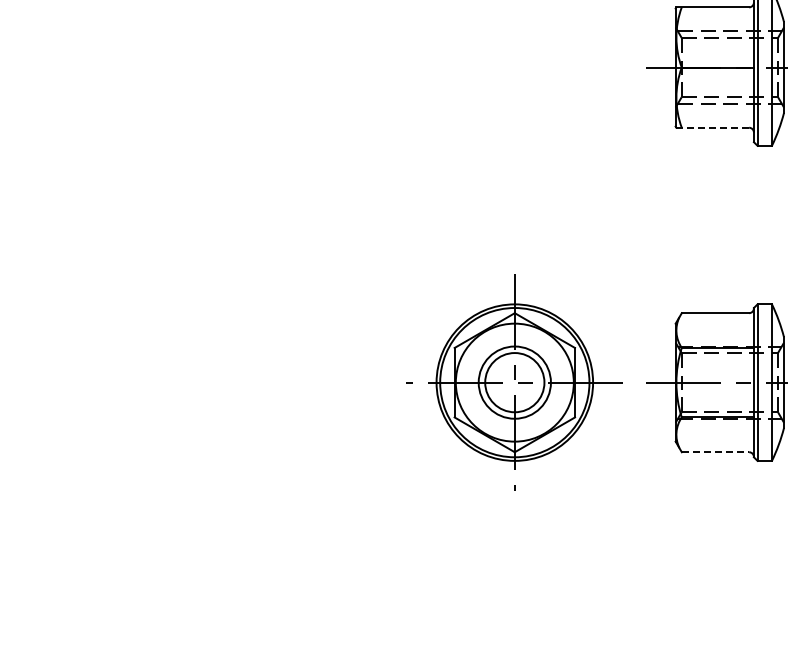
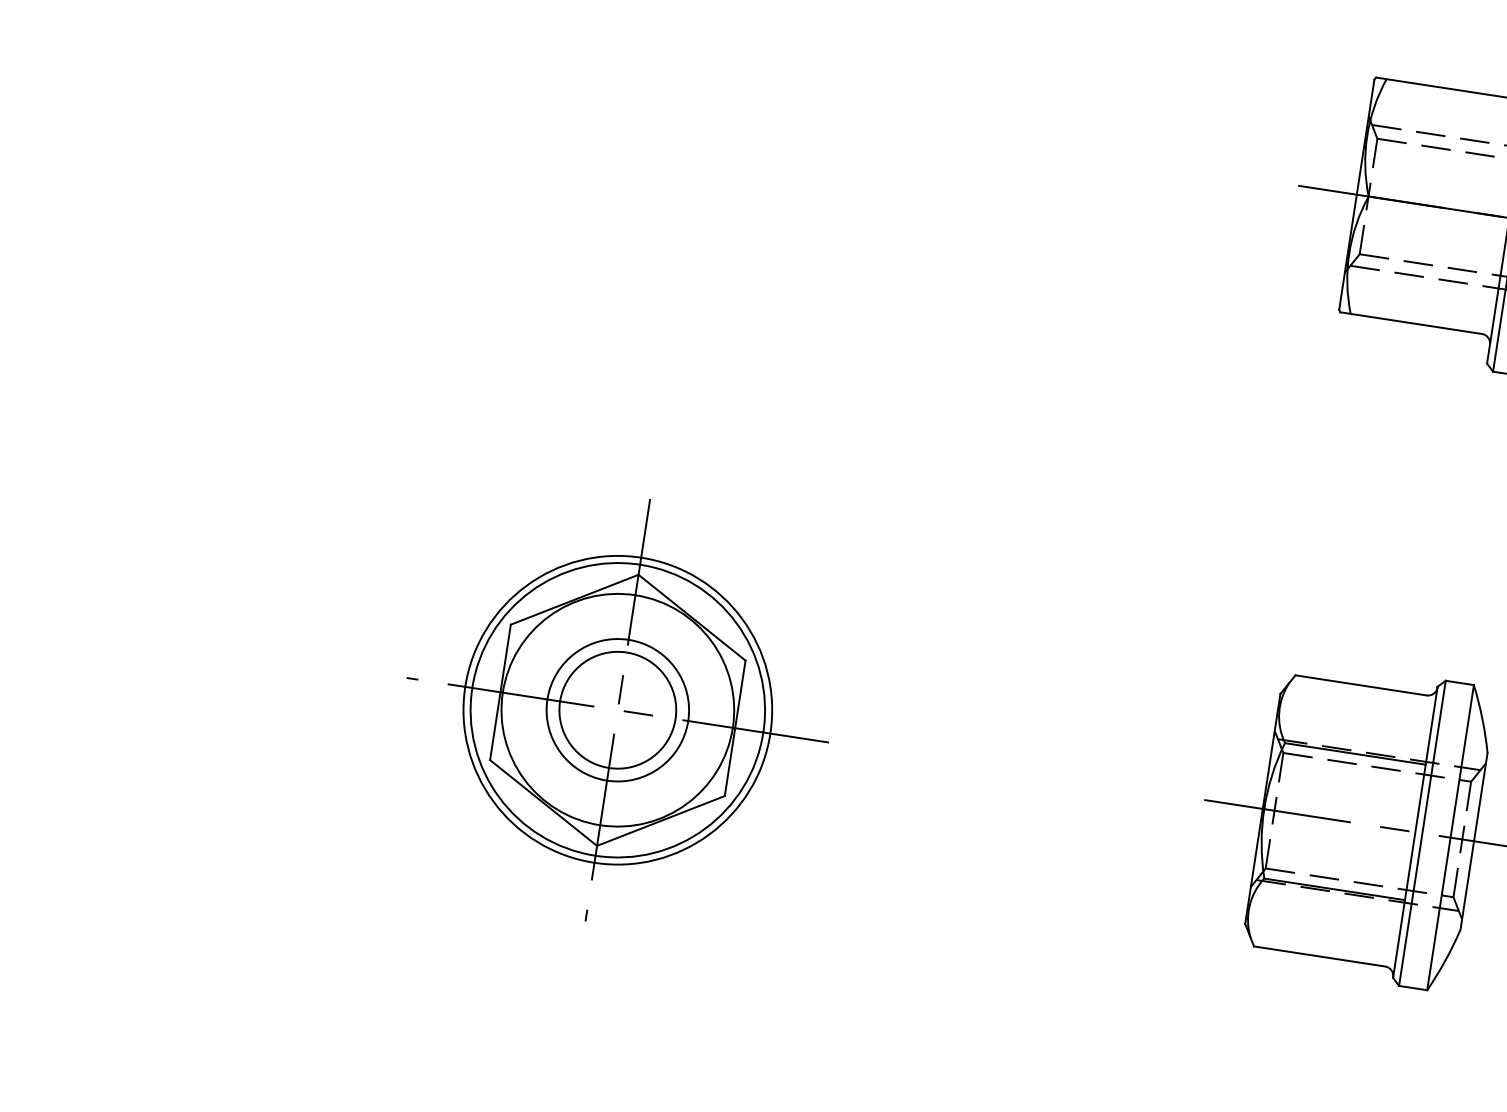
line: (713, 127) -> (1412, 322), dashed -> solid
part: (514, 382) -> (617, 709), moved
line: (715, 452) -> (1319, 956), dashed -> solid

